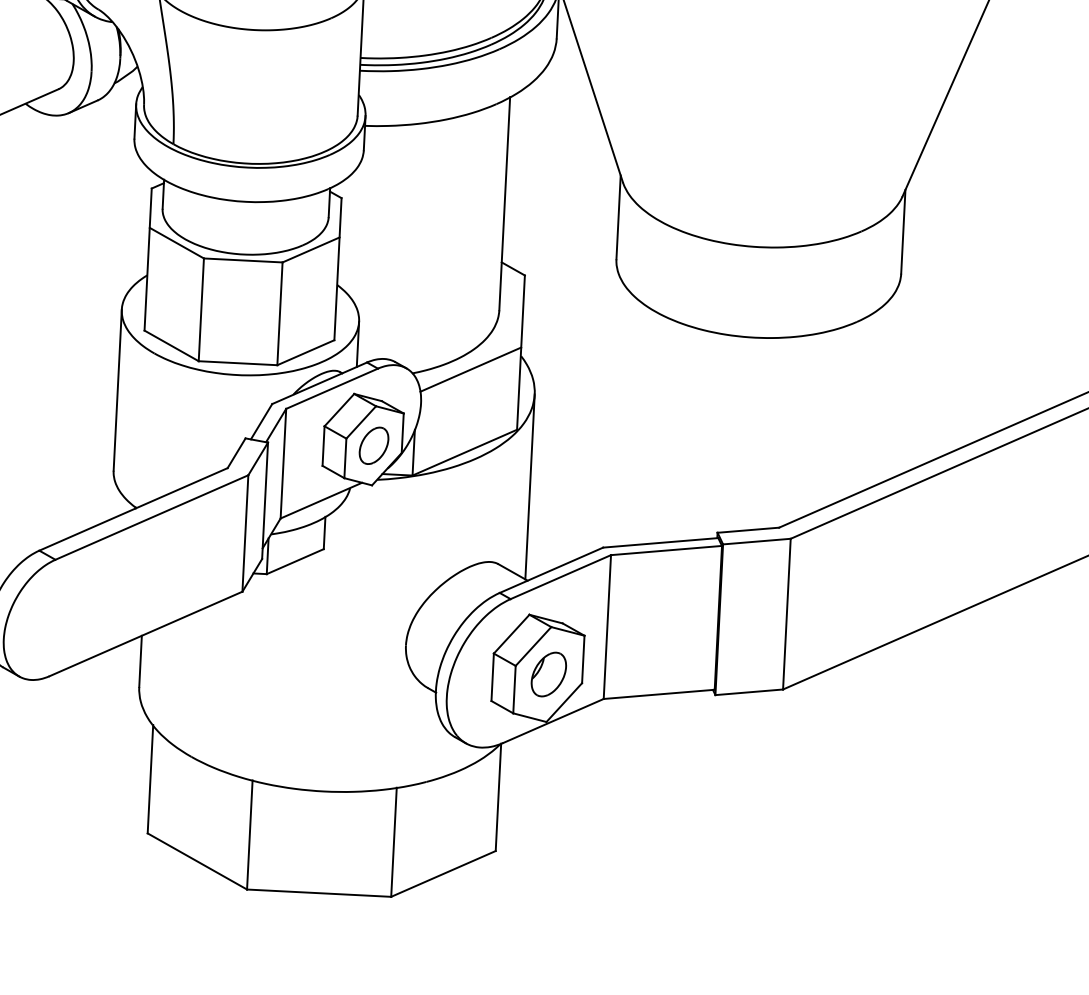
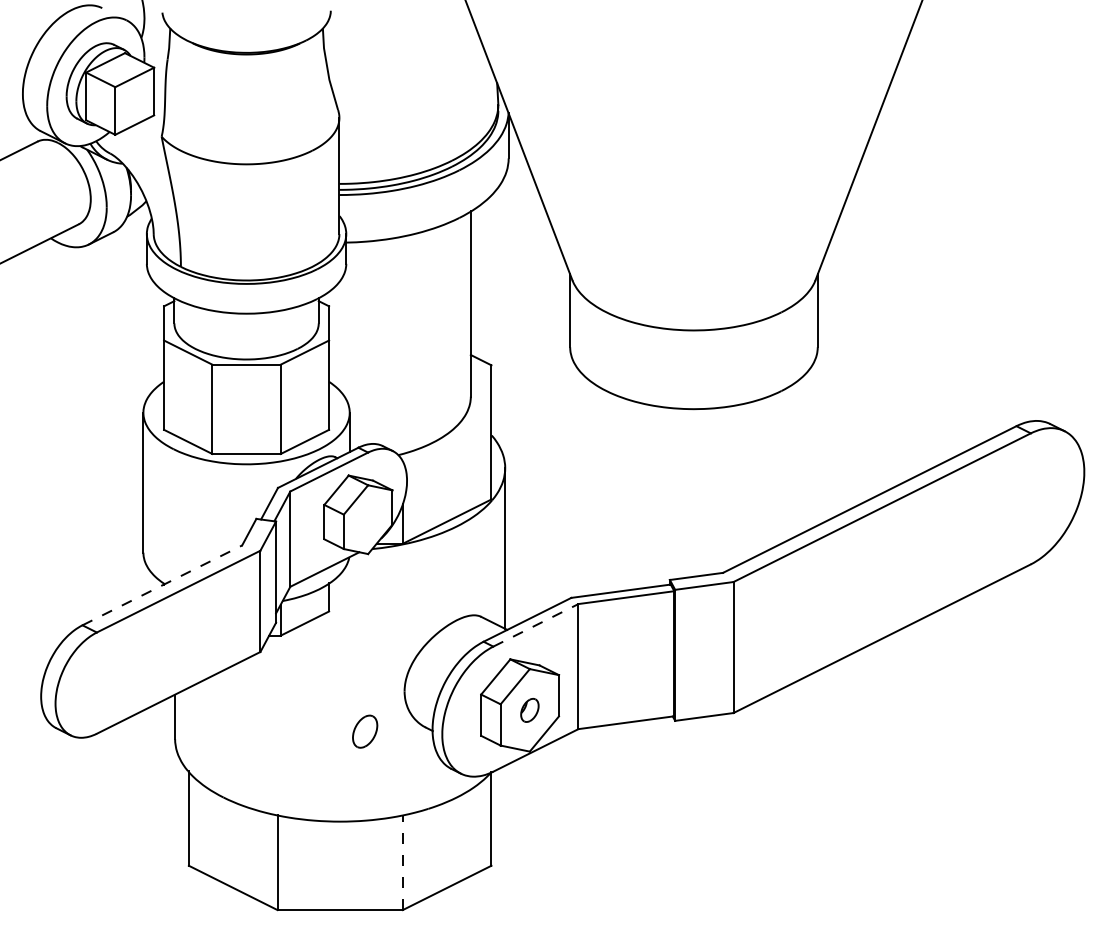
line: (470, 369) -> (448, 449), removed
part: (374, 445) -> (365, 731), moved
line: (133, 509) -> (162, 585), solid -> dashed
line: (560, 577) -> (535, 625), solid -> dashed
part: (548, 674) -> (529, 710), size x0.6
line: (393, 842) -> (402, 862), solid -> dashed

